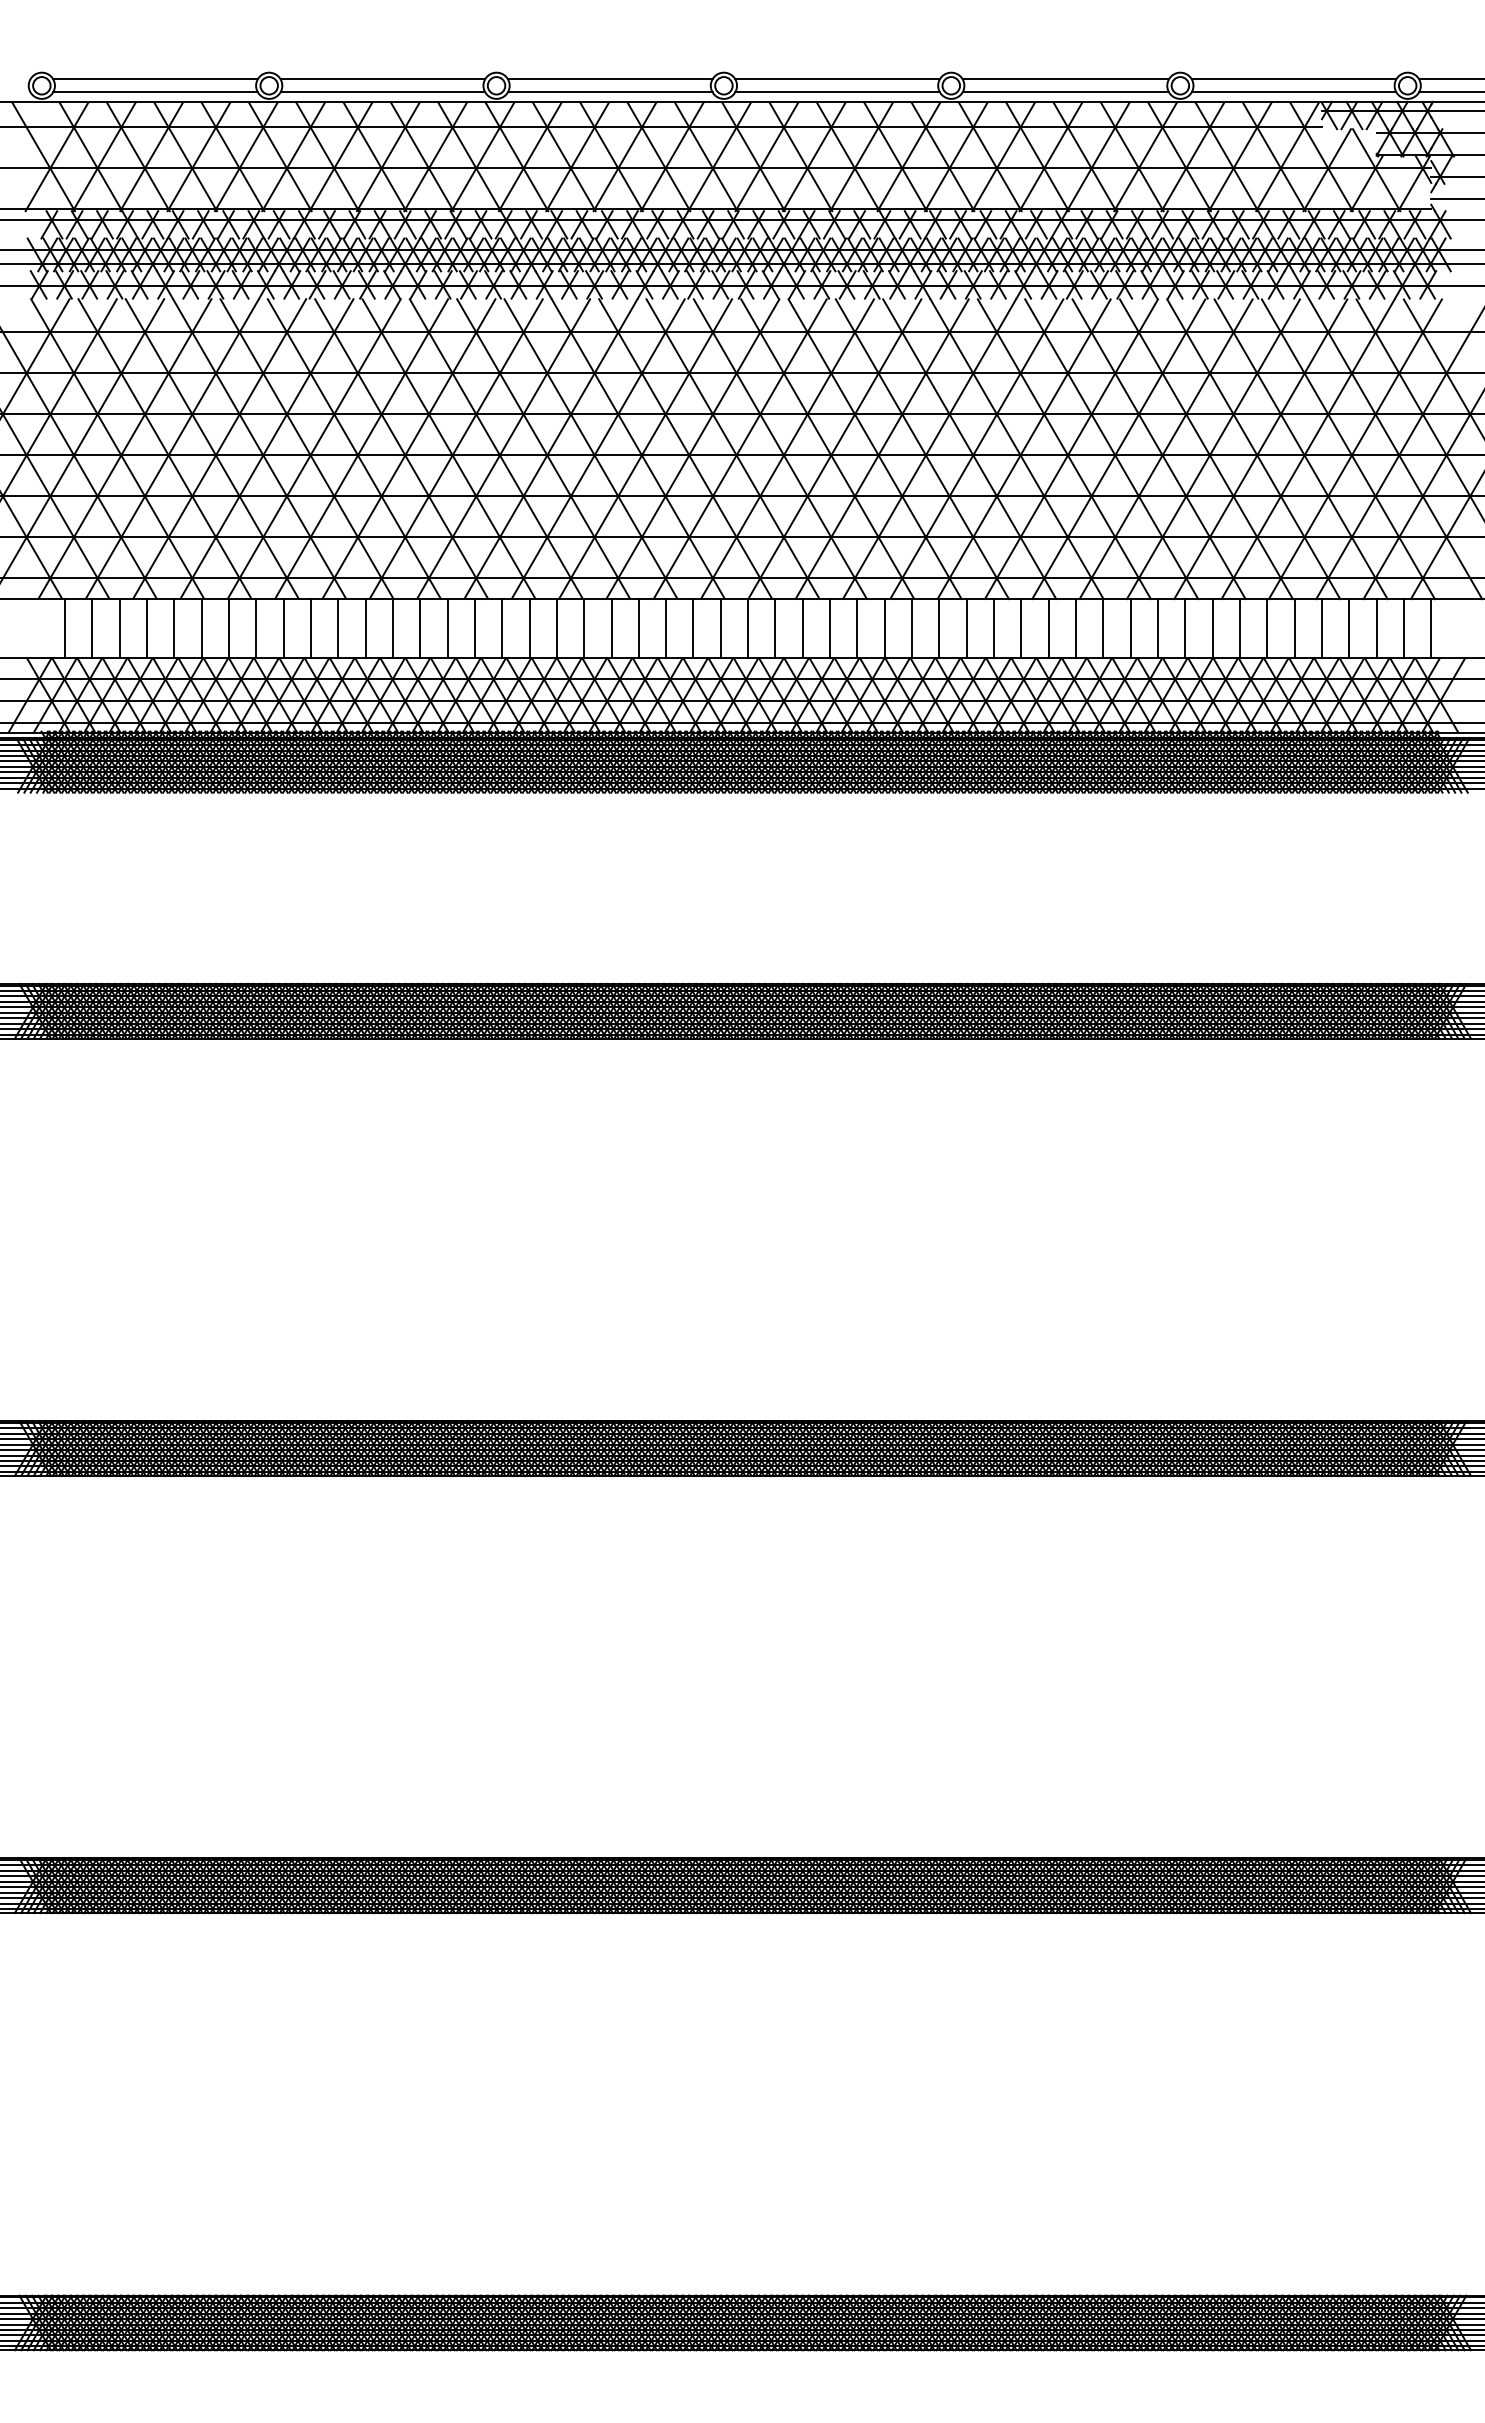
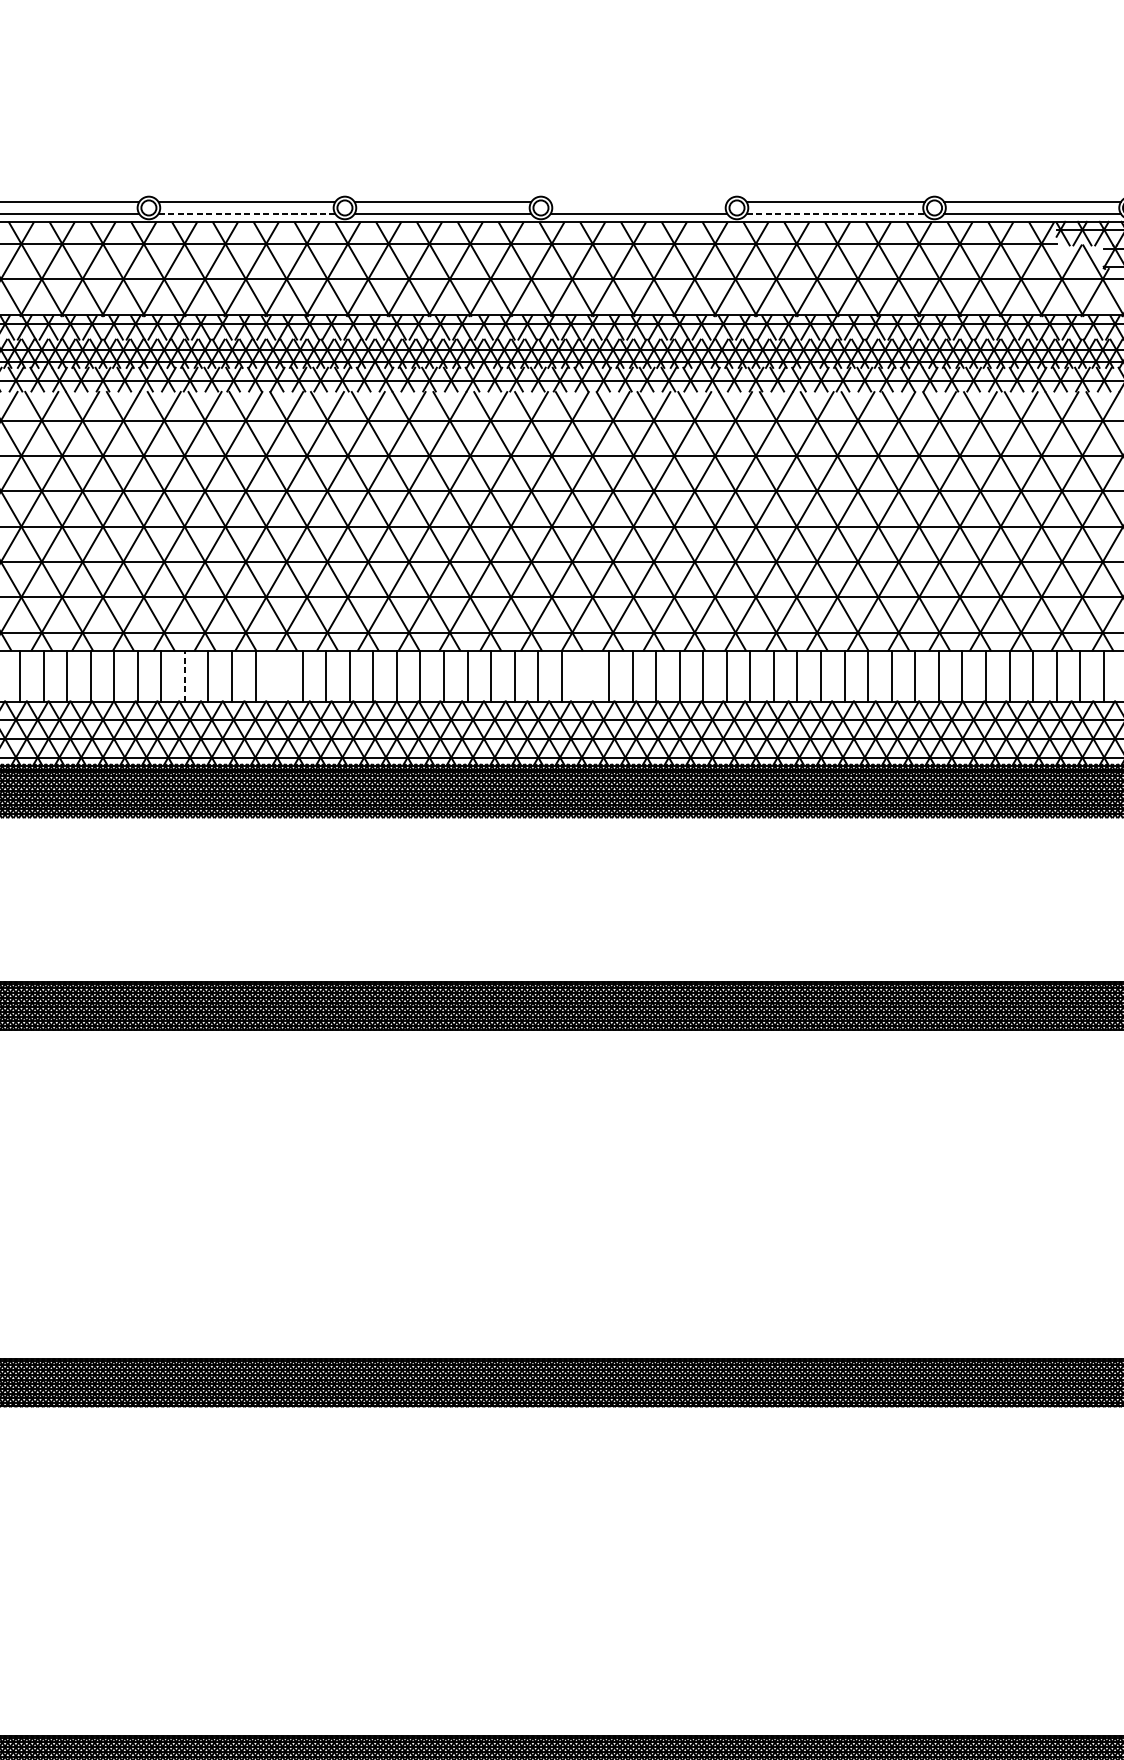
line: (837, 79) -> (638, 202), removed
line: (383, 92) -> (247, 213), solid -> dashed
line: (1066, 92) -> (836, 213), solid -> dashed
line: (310, 628) -> (184, 675), solid -> dashed
line: (420, 628) -> (279, 675), removed
line: (775, 628) -> (585, 675), removed

